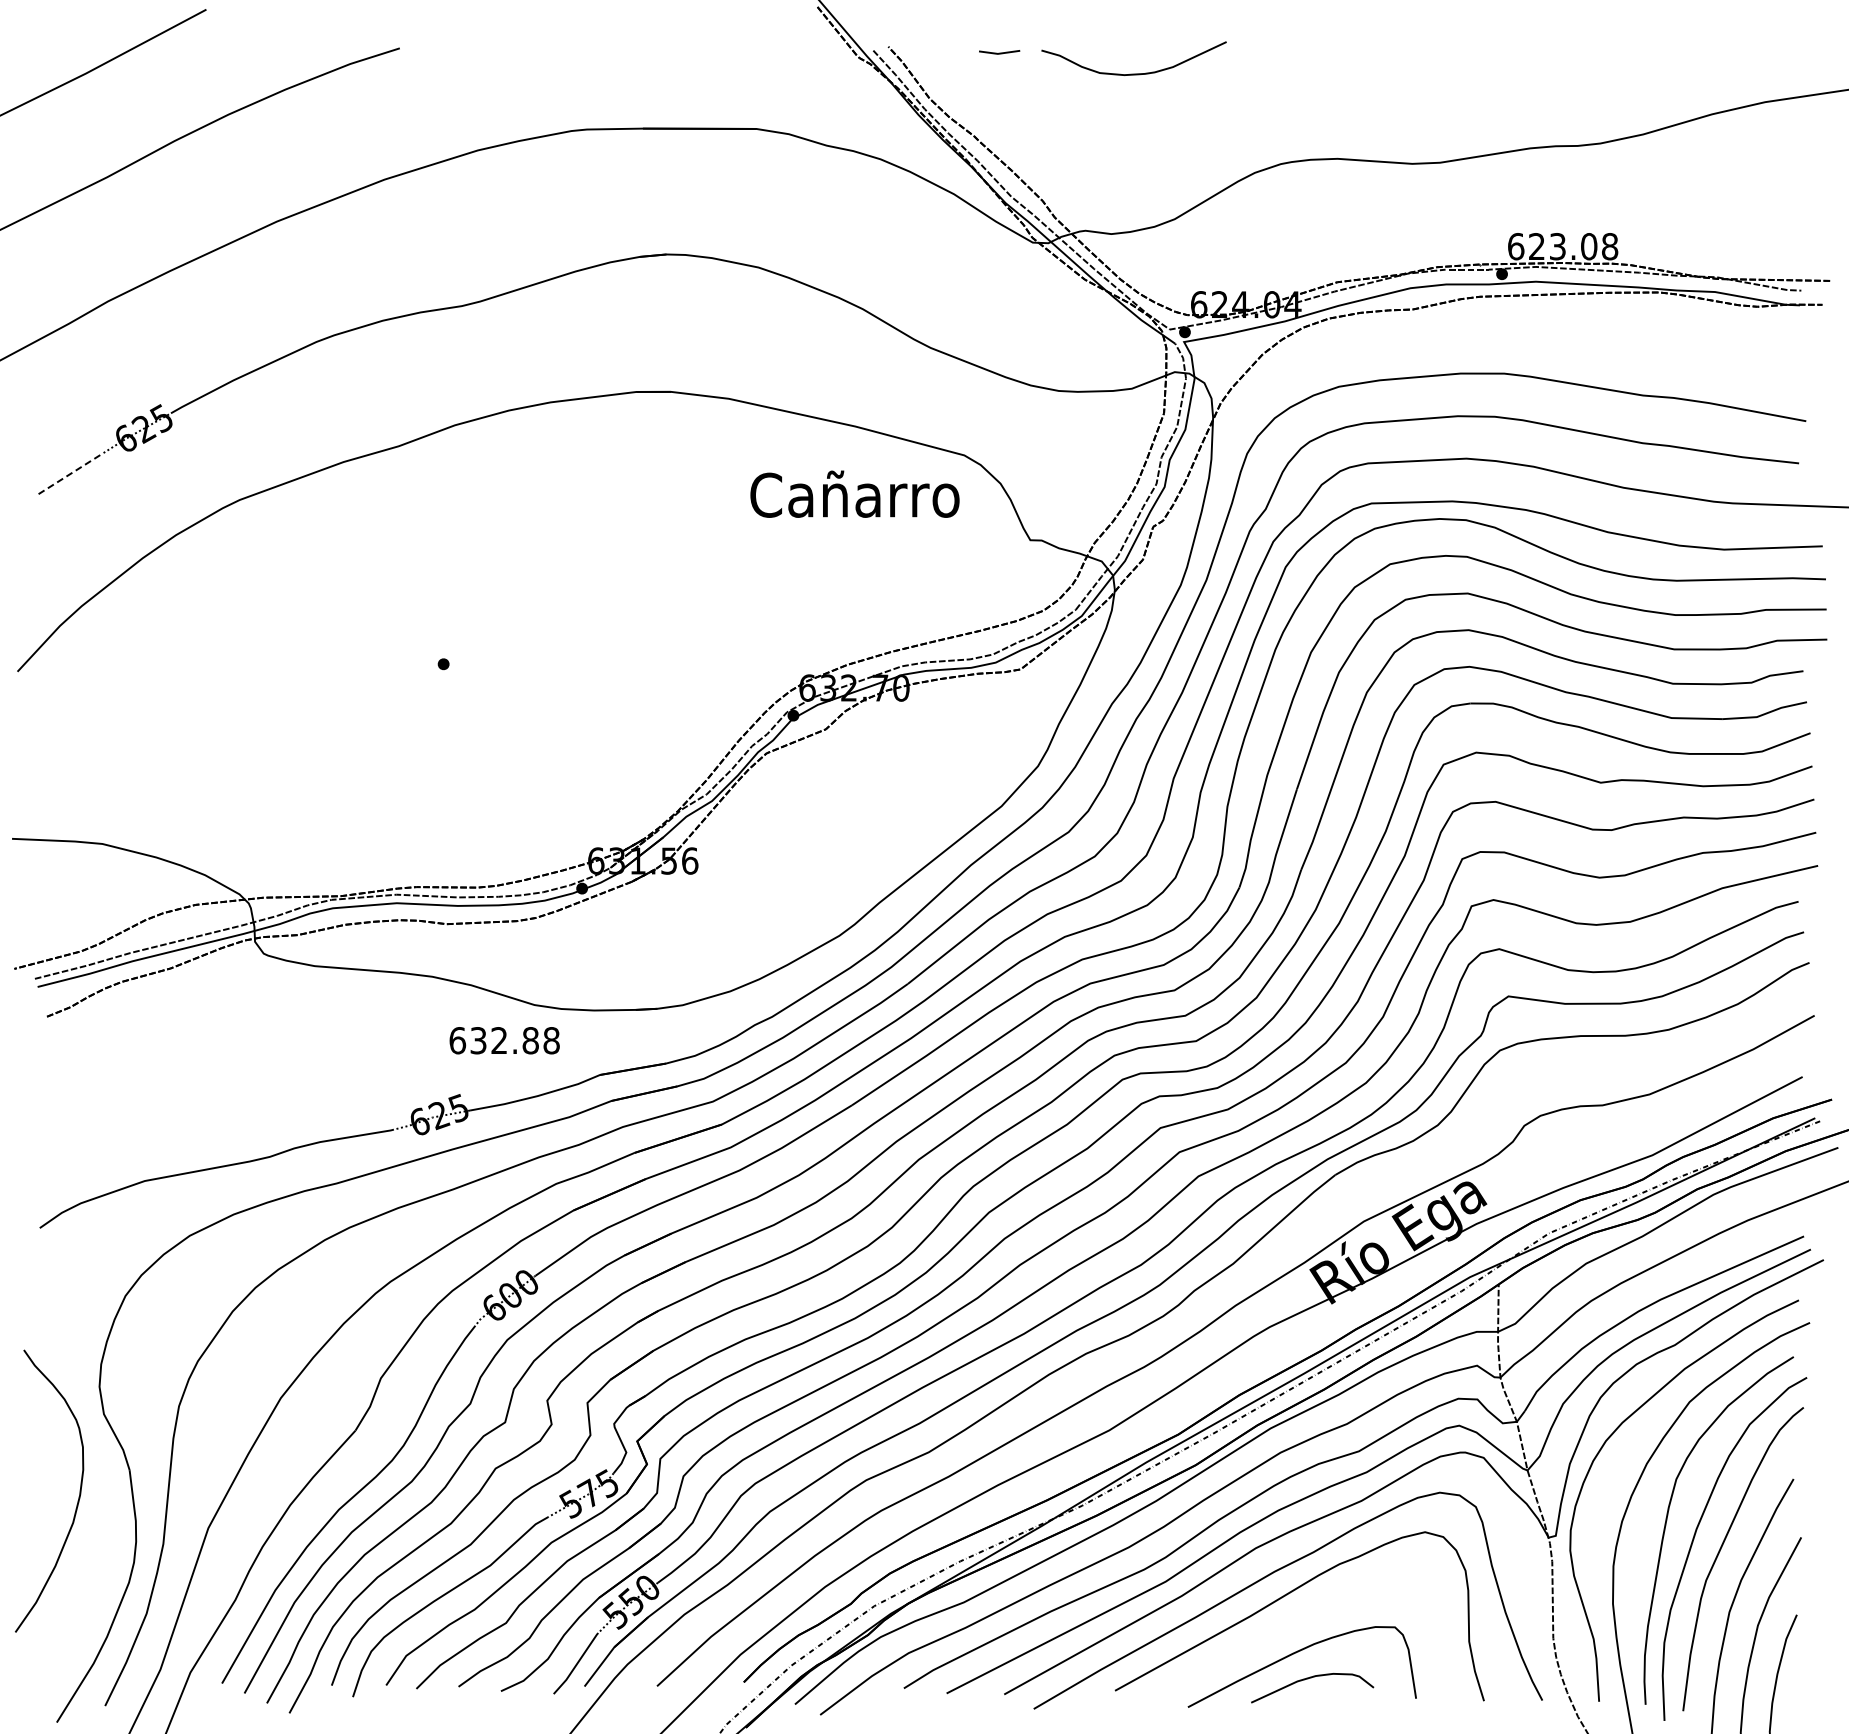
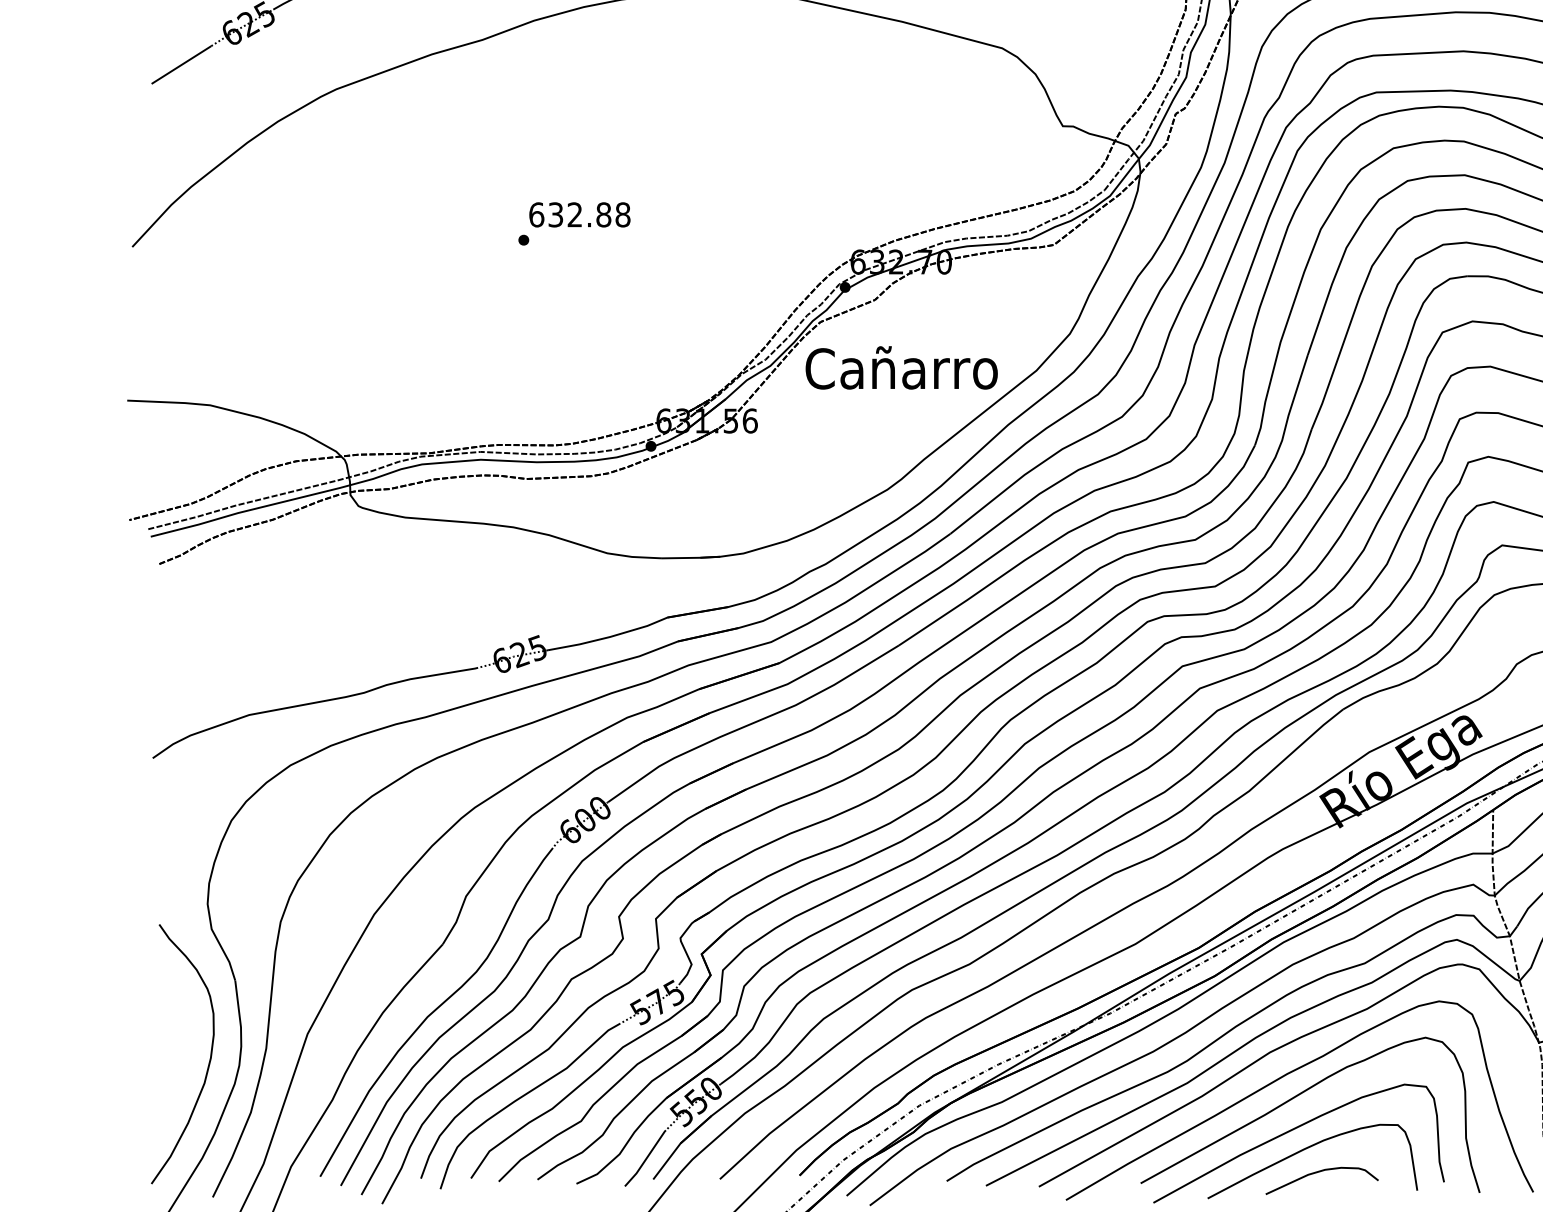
line: (71, 473) -> (181, 64), dashed -> solid
text: (854, 493) -> (901, 367), moved
text: (504, 1040) -> (579, 214), moved
curve: (78, 1496) -> (209, 1059), moved
curve: (1280, 1633) -> (1292, 1130), added

